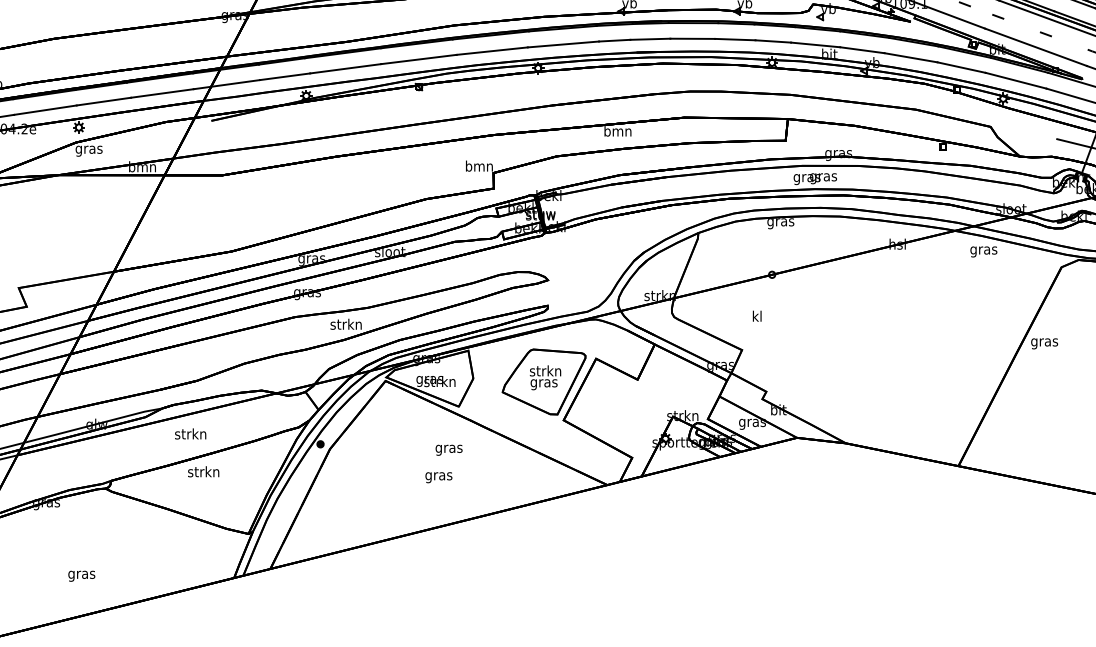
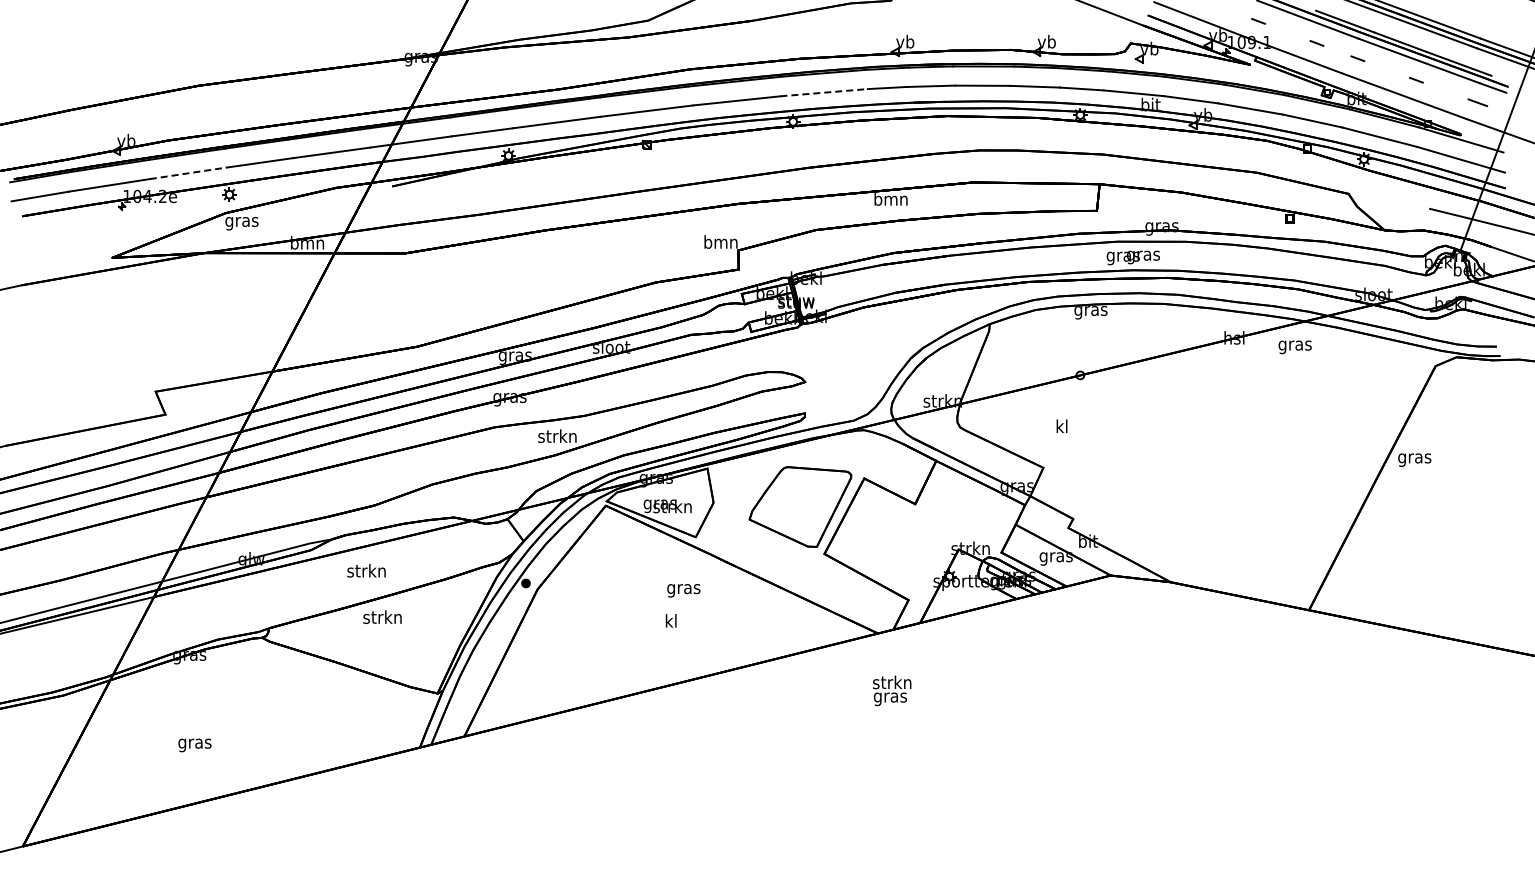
line: (563, 44) -> (824, 92), solid -> dashed
line: (45, 110) -> (188, 173), solid -> dashed
text: (983, 252) -> (1294, 347), moved
text: (545, 377) -> (892, 690), moved
text: (438, 476) -> (670, 622), gras -> kl
text: (81, 576) -> (194, 745), moved

